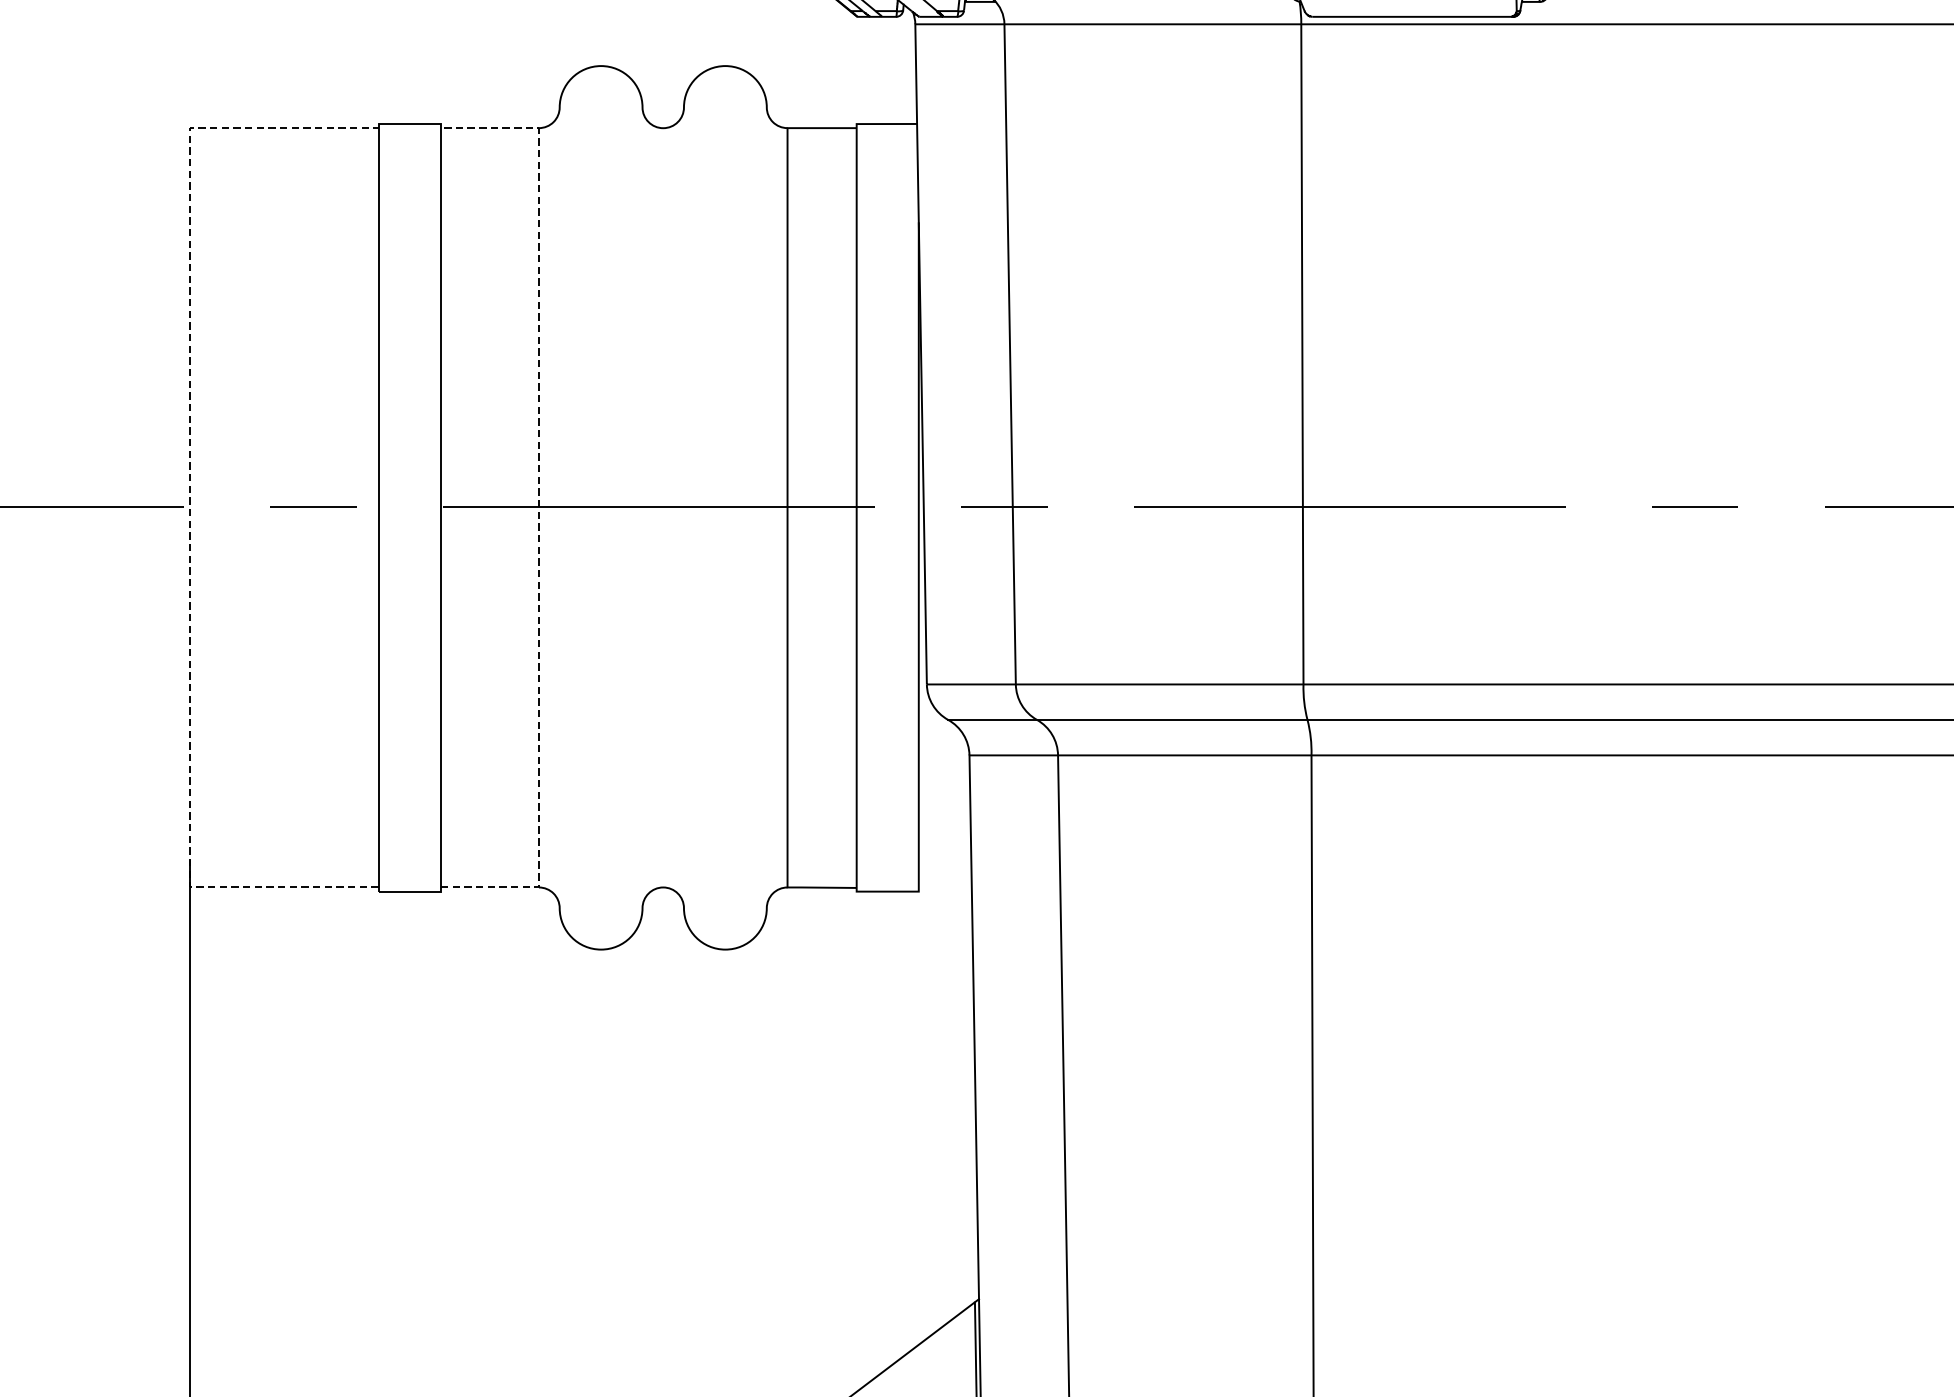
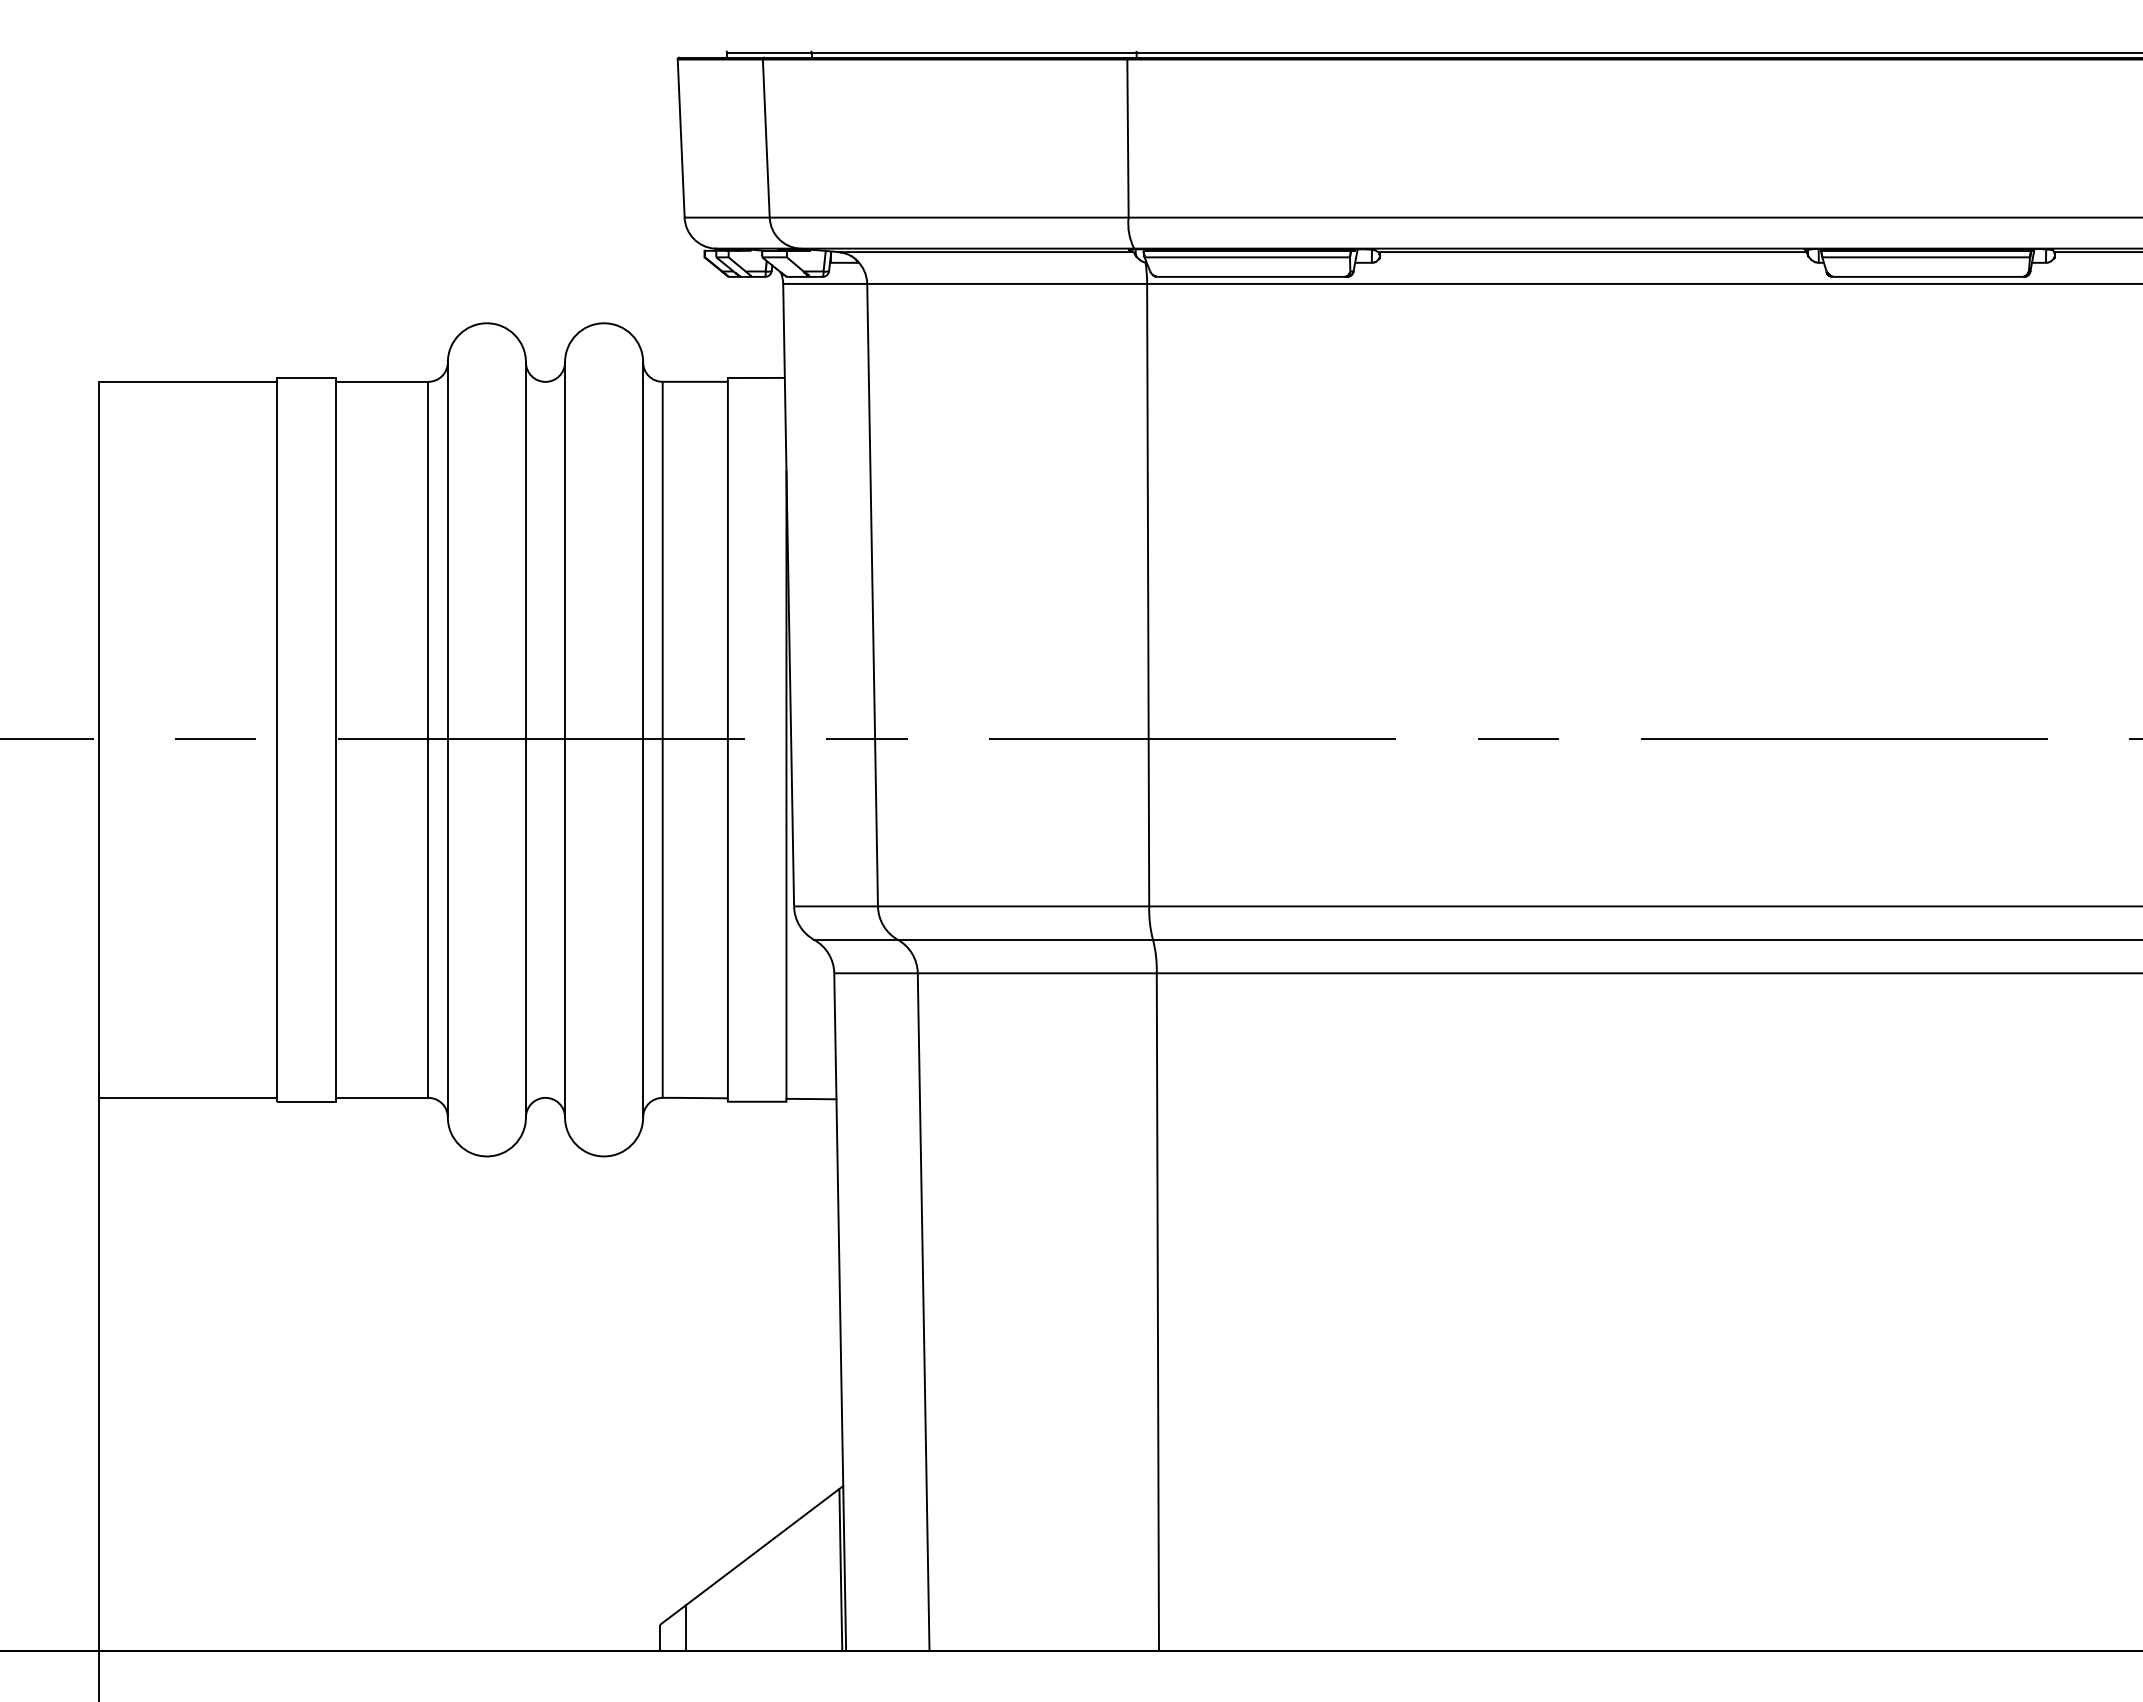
line: (190, 507) -> (99, 739), dashed -> solid
line: (539, 507) -> (428, 739), dashed -> solid
line: (559, 507) -> (447, 739), added
line: (642, 507) -> (525, 739), added
line: (684, 507) -> (565, 739), added
line: (767, 507) -> (643, 739), added
line: (945, 888) -> (811, 1098), added

